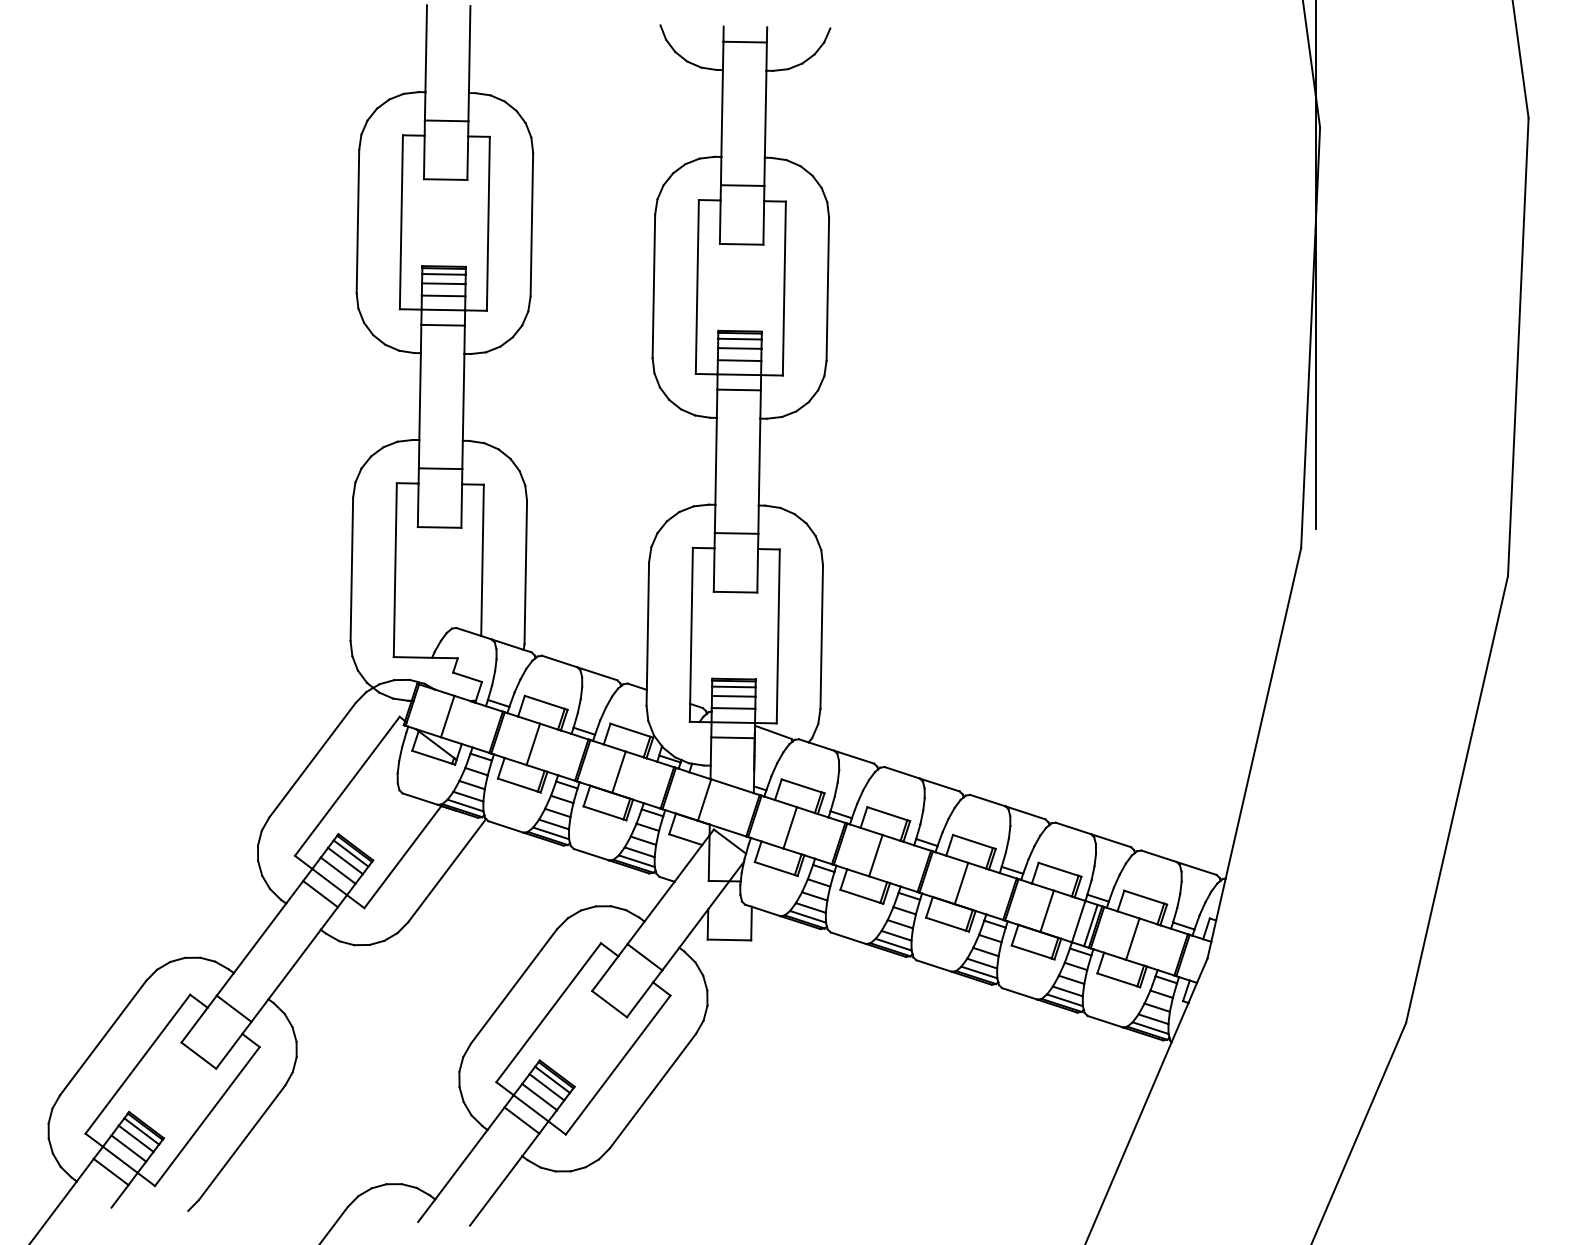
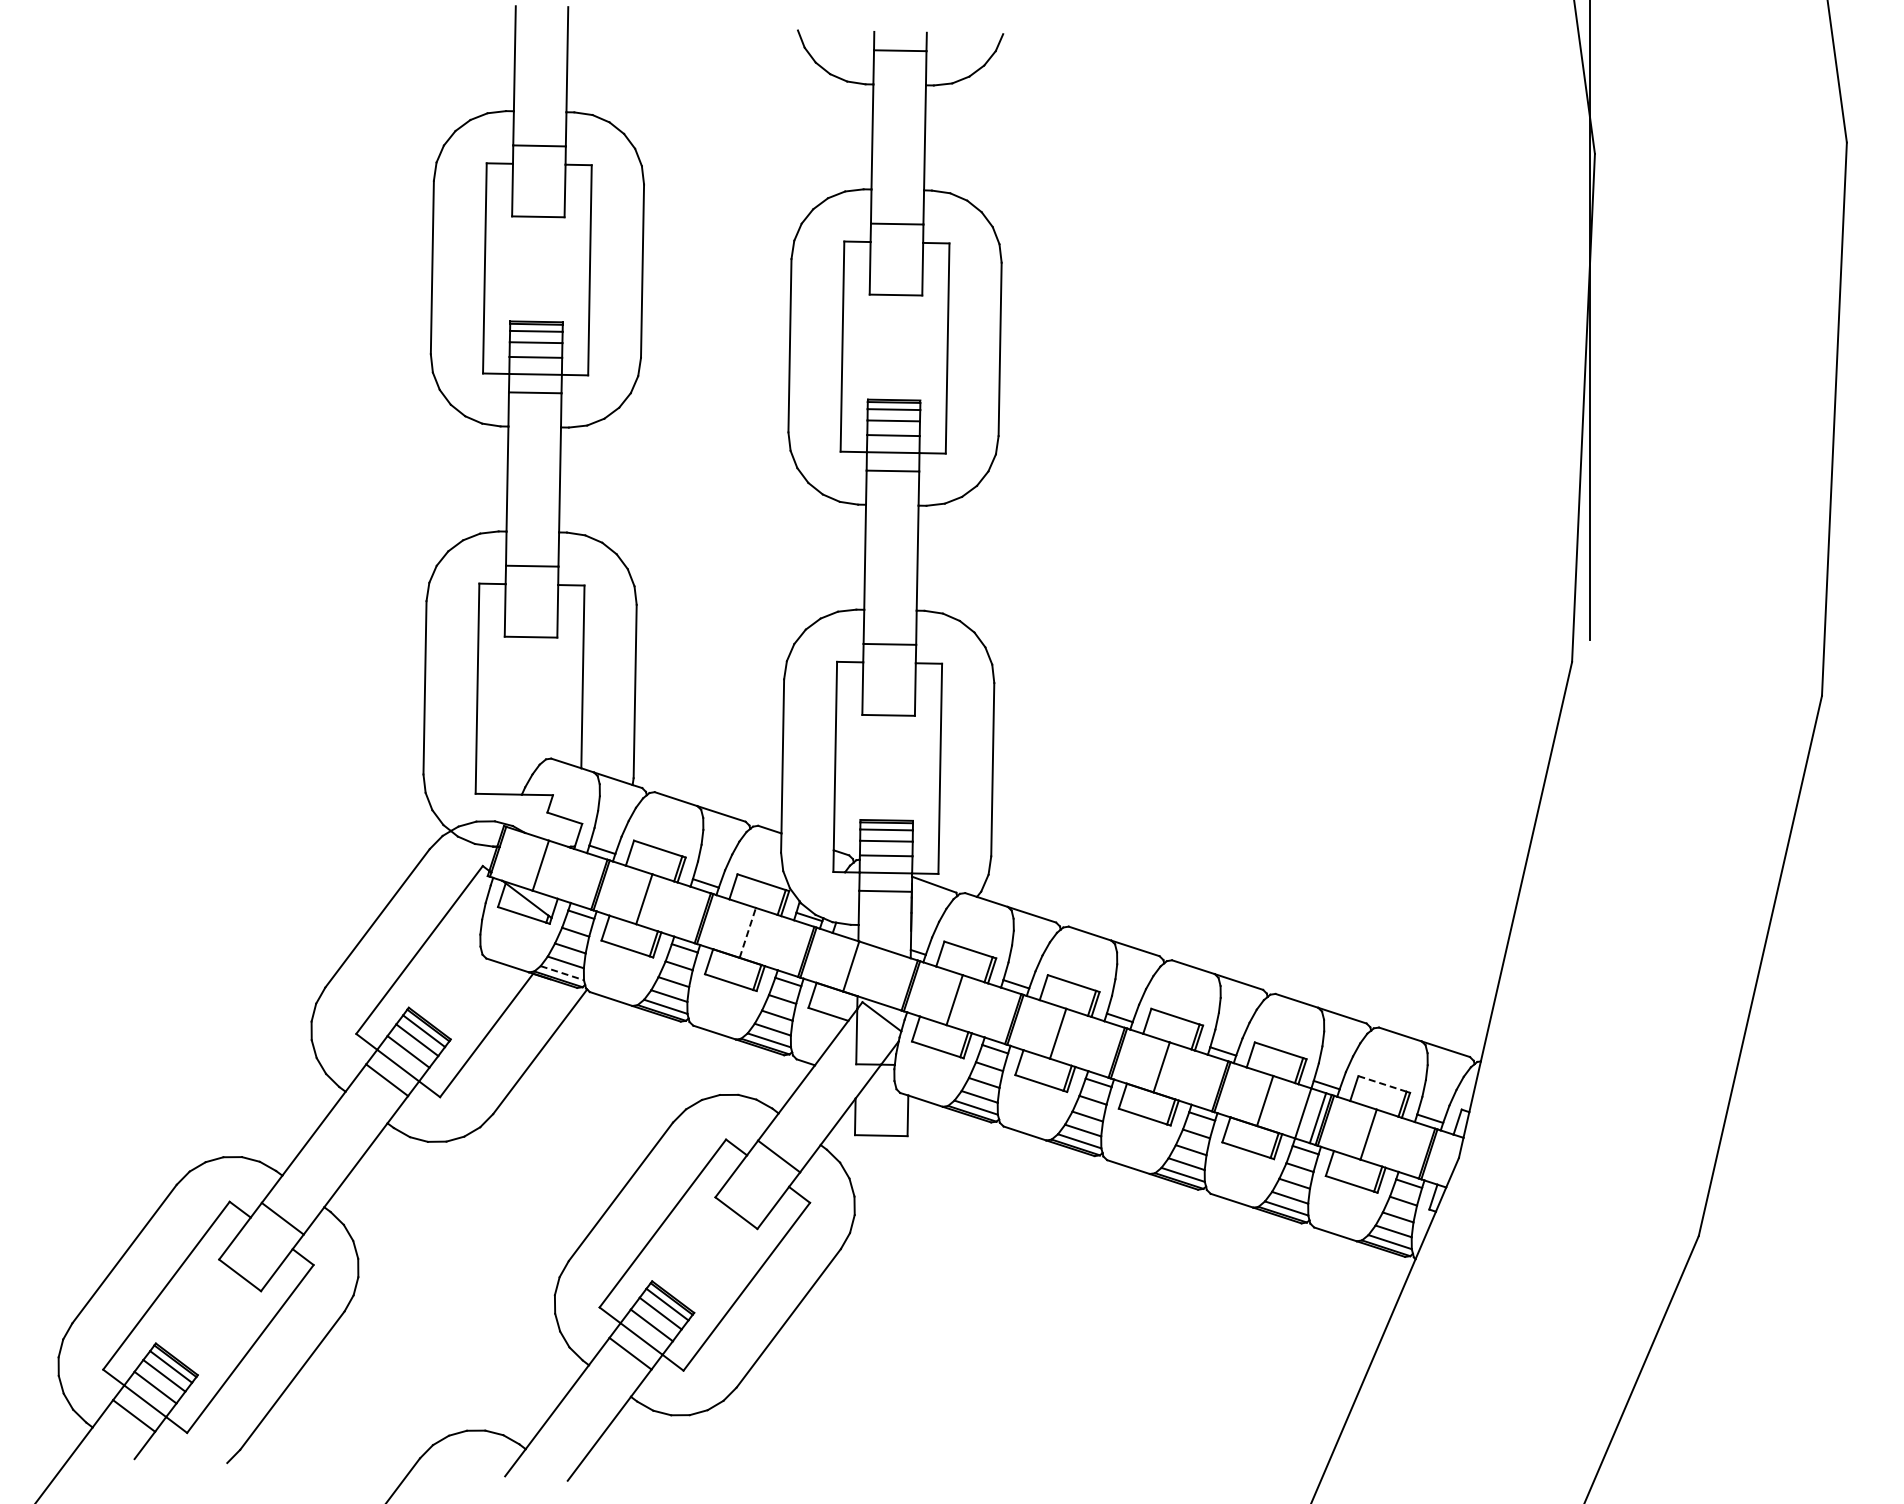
line: (618, 771) -> (747, 932), solid -> dashed
line: (465, 805) -> (562, 973), solid -> dashed
line: (1144, 897) -> (1382, 1084), solid -> dashed

